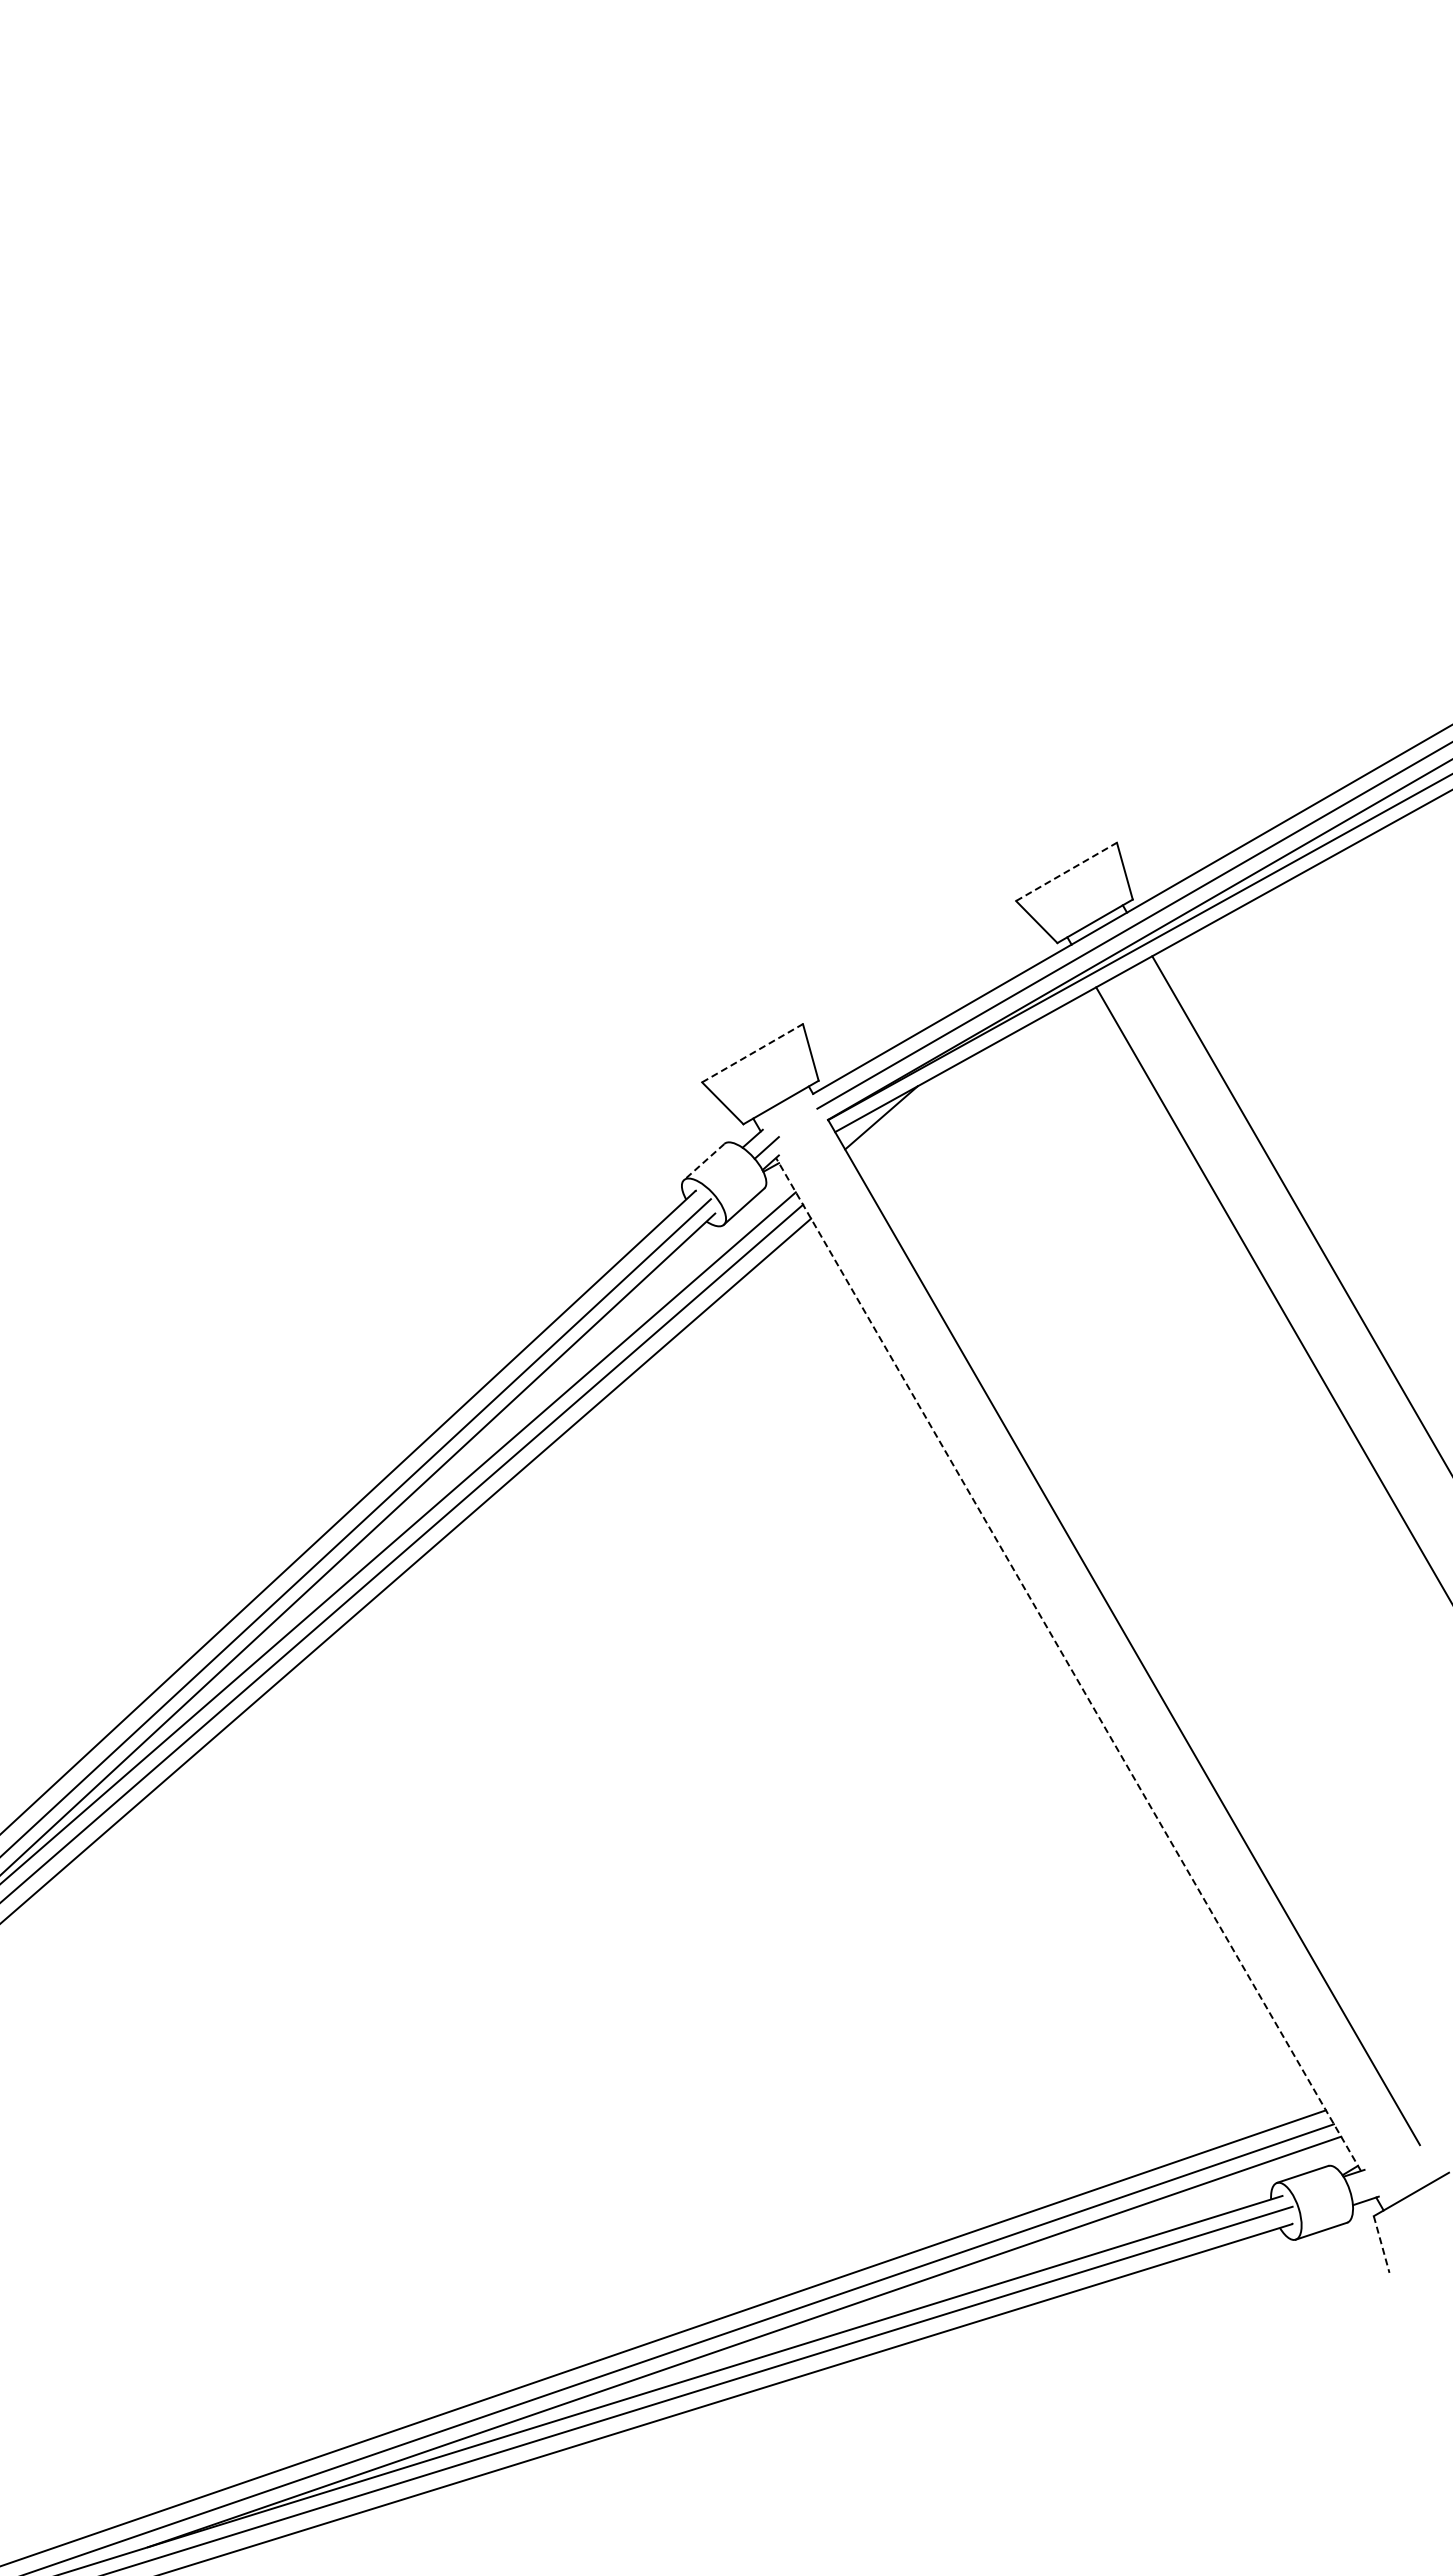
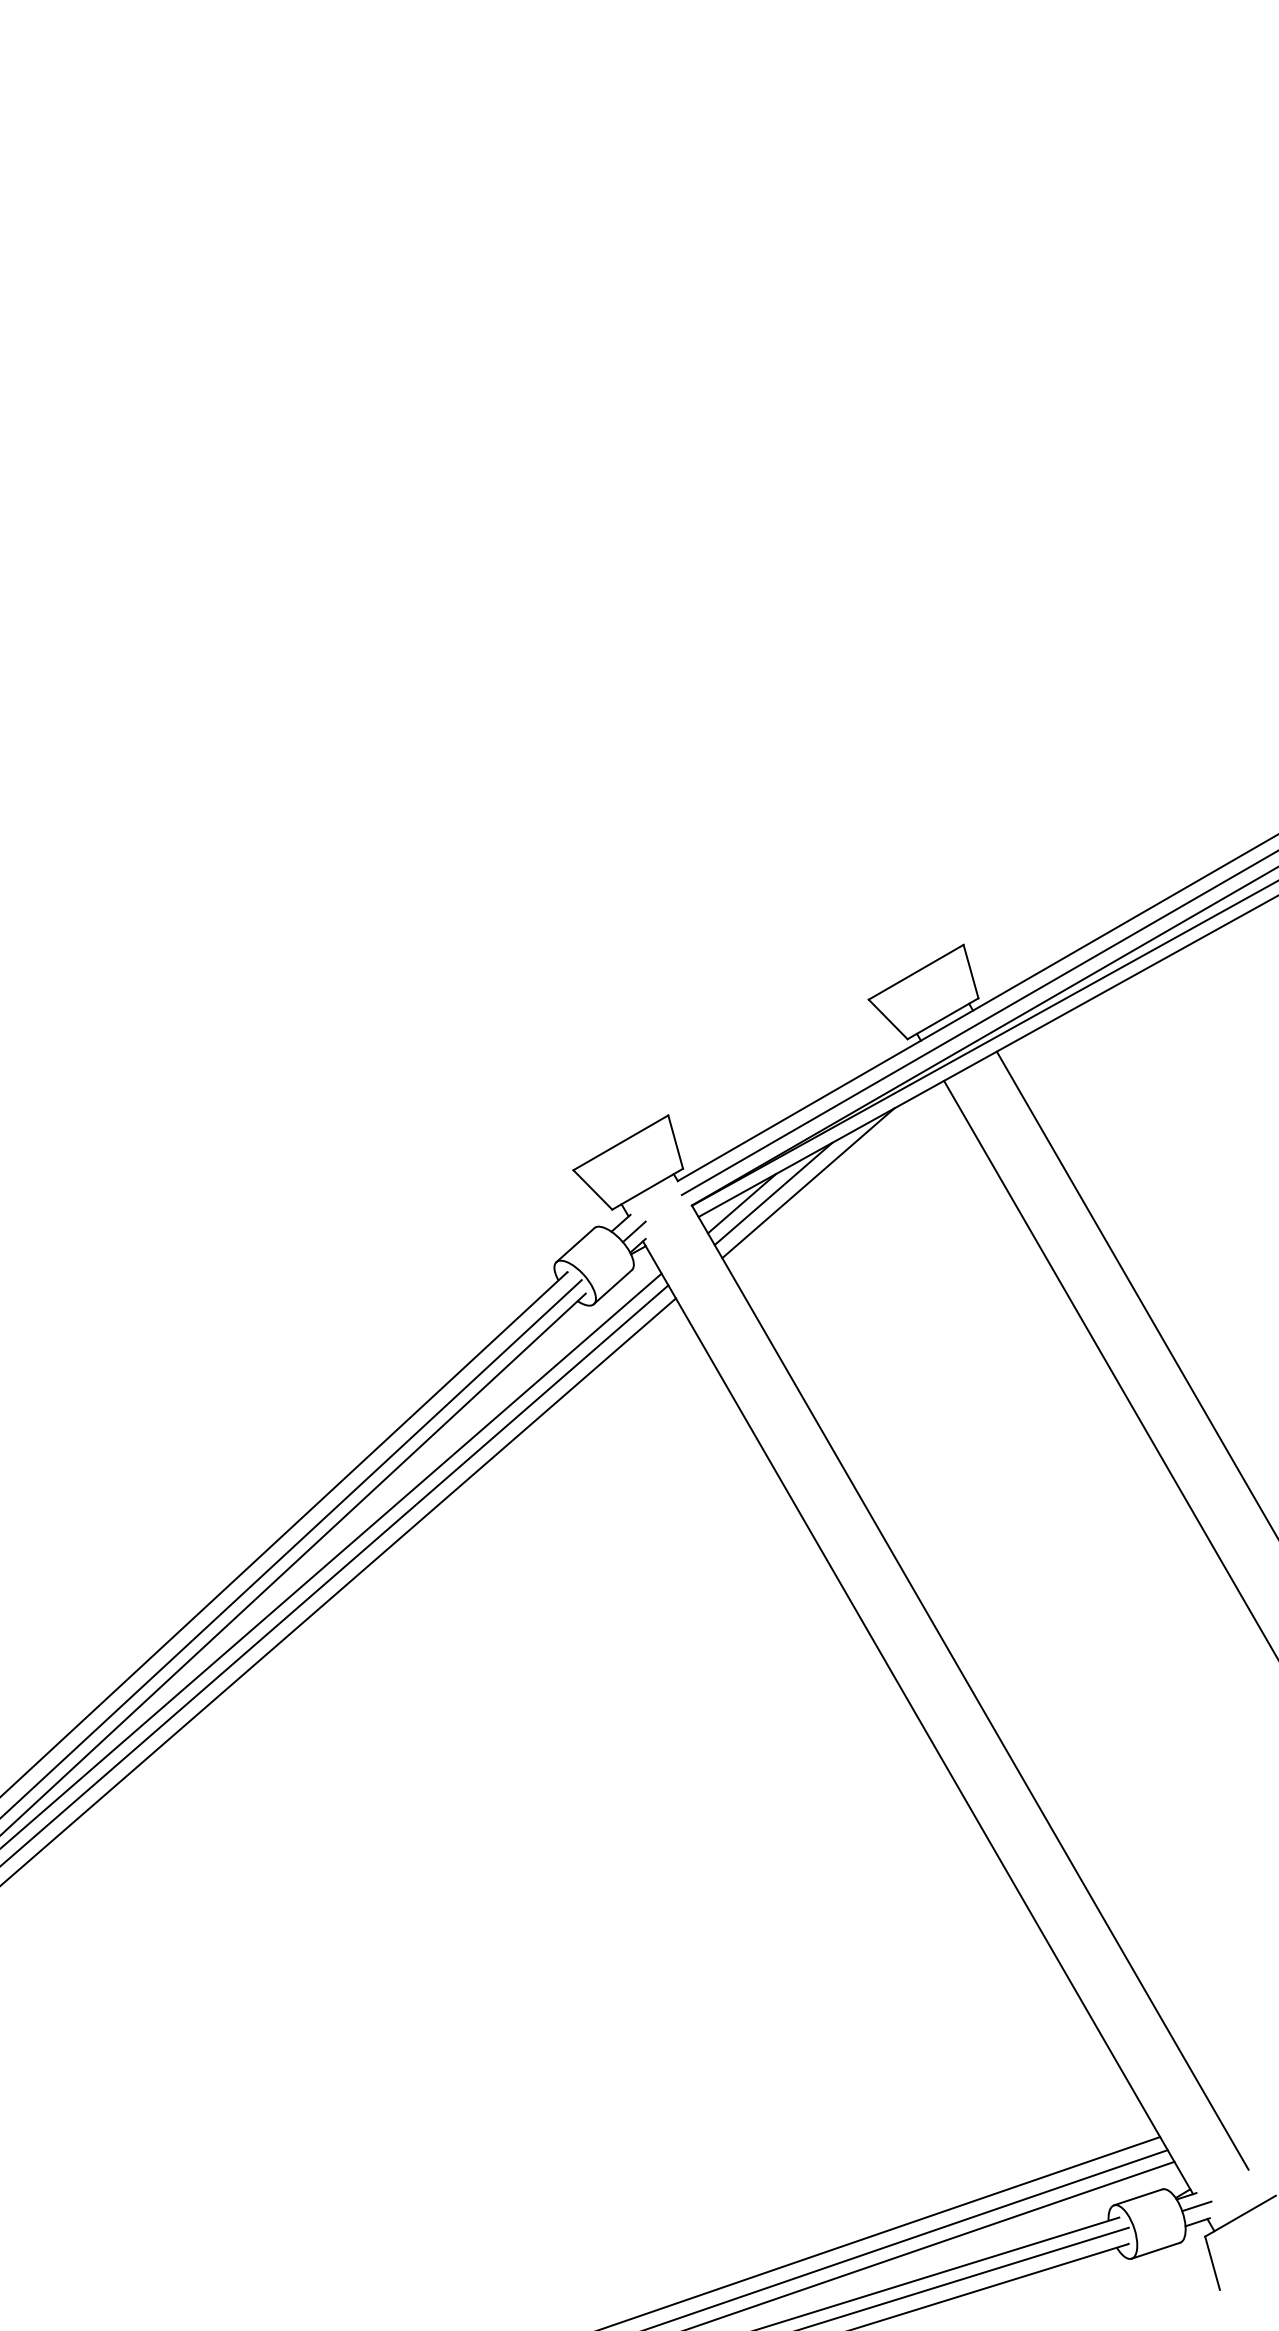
line: (1066, 871) -> (916, 971), dashed -> solid
line: (752, 1052) -> (620, 1142), dashed -> solid
line: (951, 1095) -> (807, 1182), added
line: (914, 1107) -> (773, 1193), added
line: (703, 1162) -> (574, 1245), dashed -> solid
line: (1068, 1664) -> (918, 1717), dashed -> solid
line: (1364, 2184) -> (1196, 2206), added
line: (1381, 2245) -> (1212, 2264), dashed -> solid

